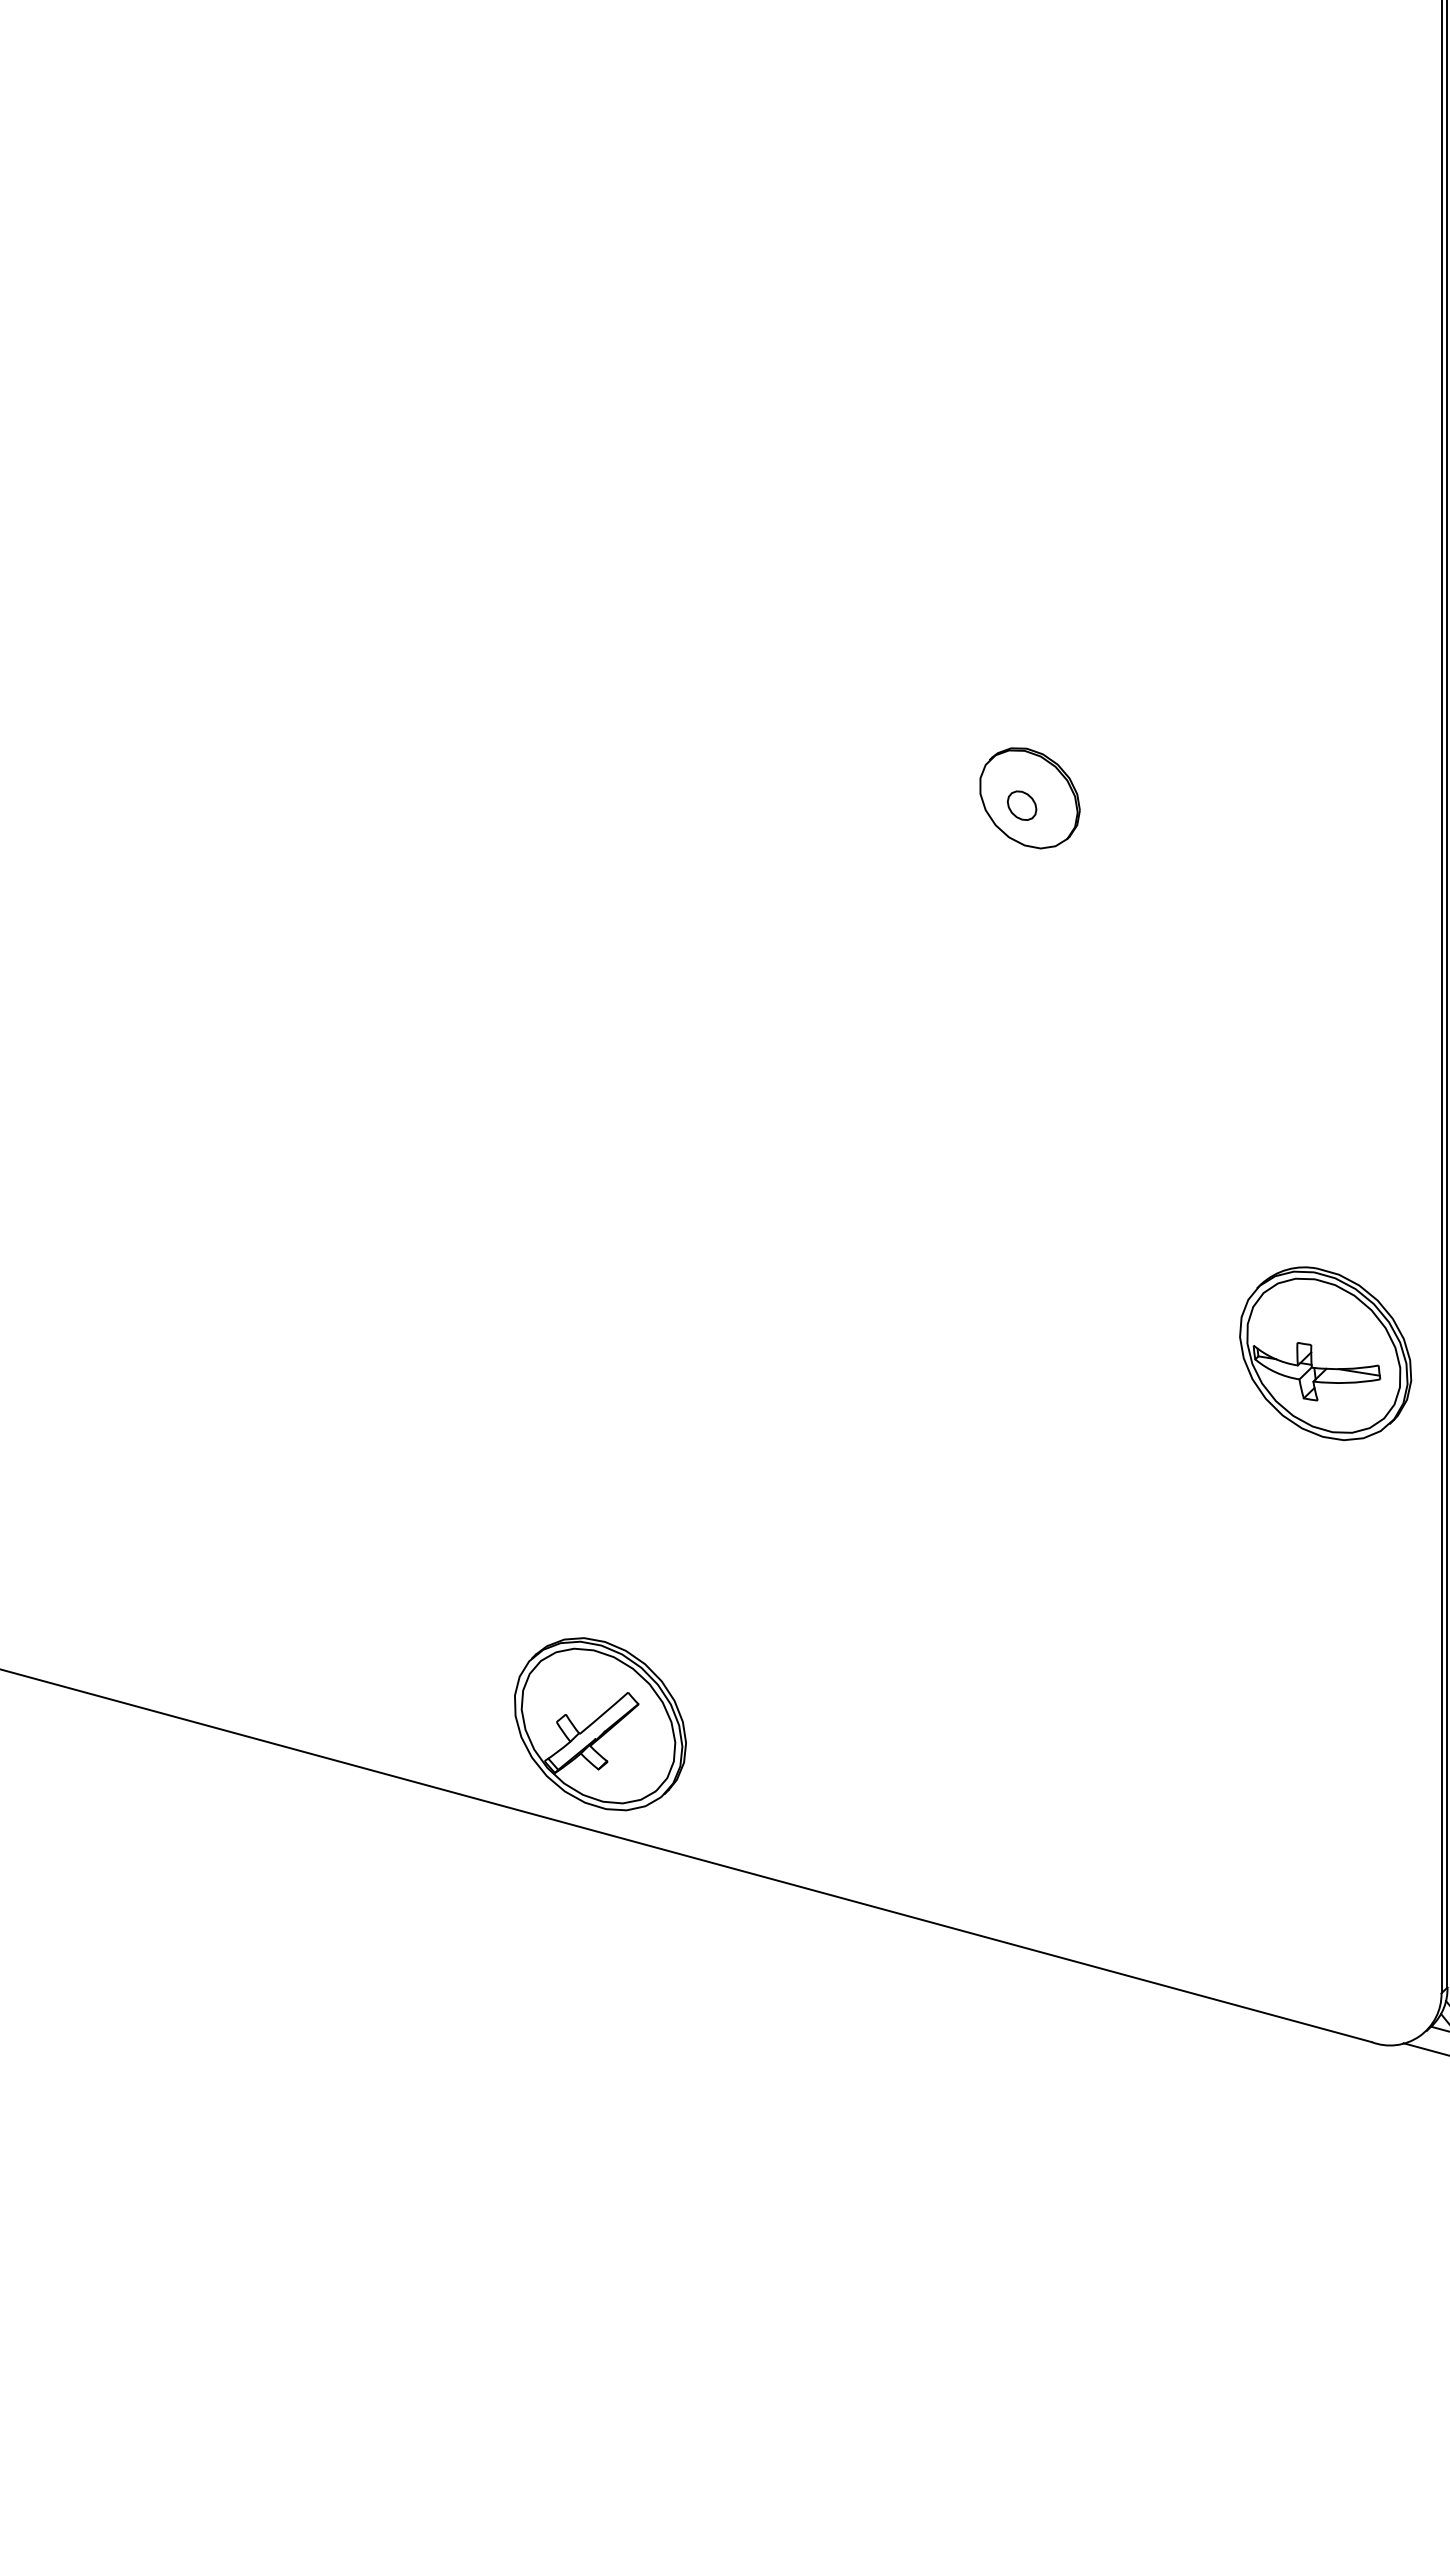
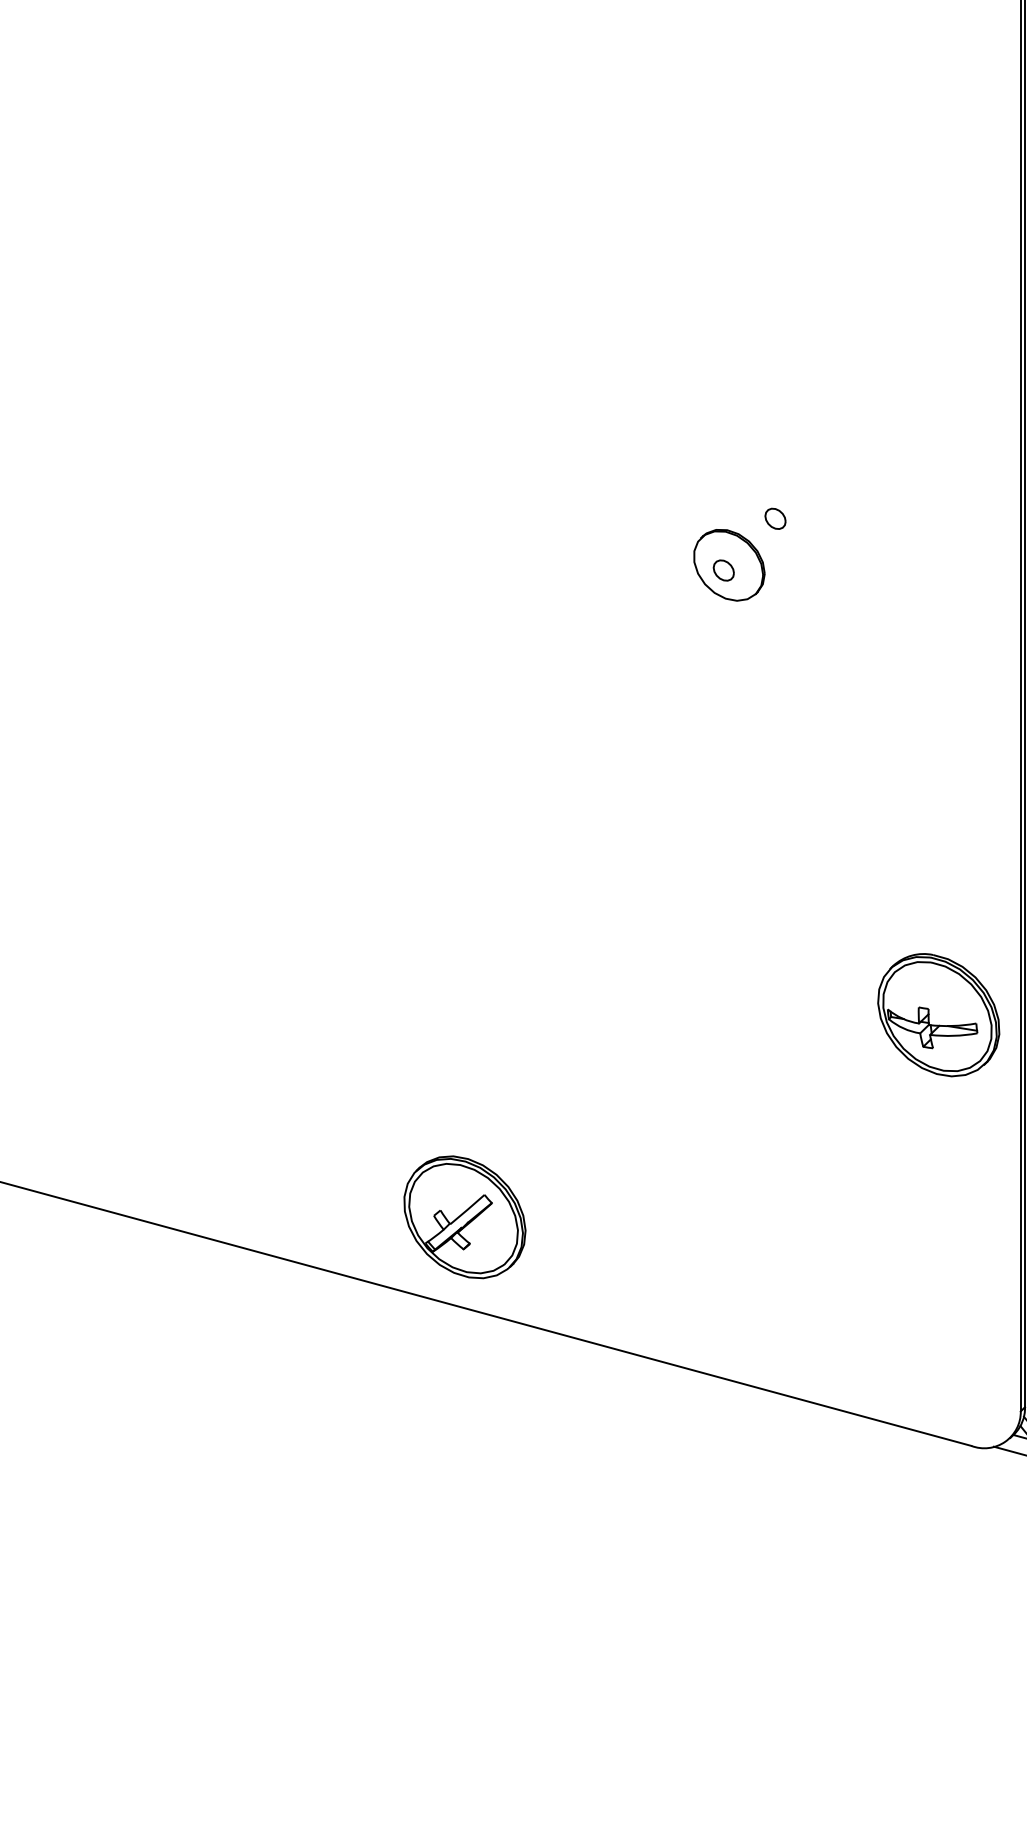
part: (1094, 732) -> (775, 518), added
part: (1325, 1353) -> (938, 1015), moved
part: (600, 1724) -> (465, 1217), moved

